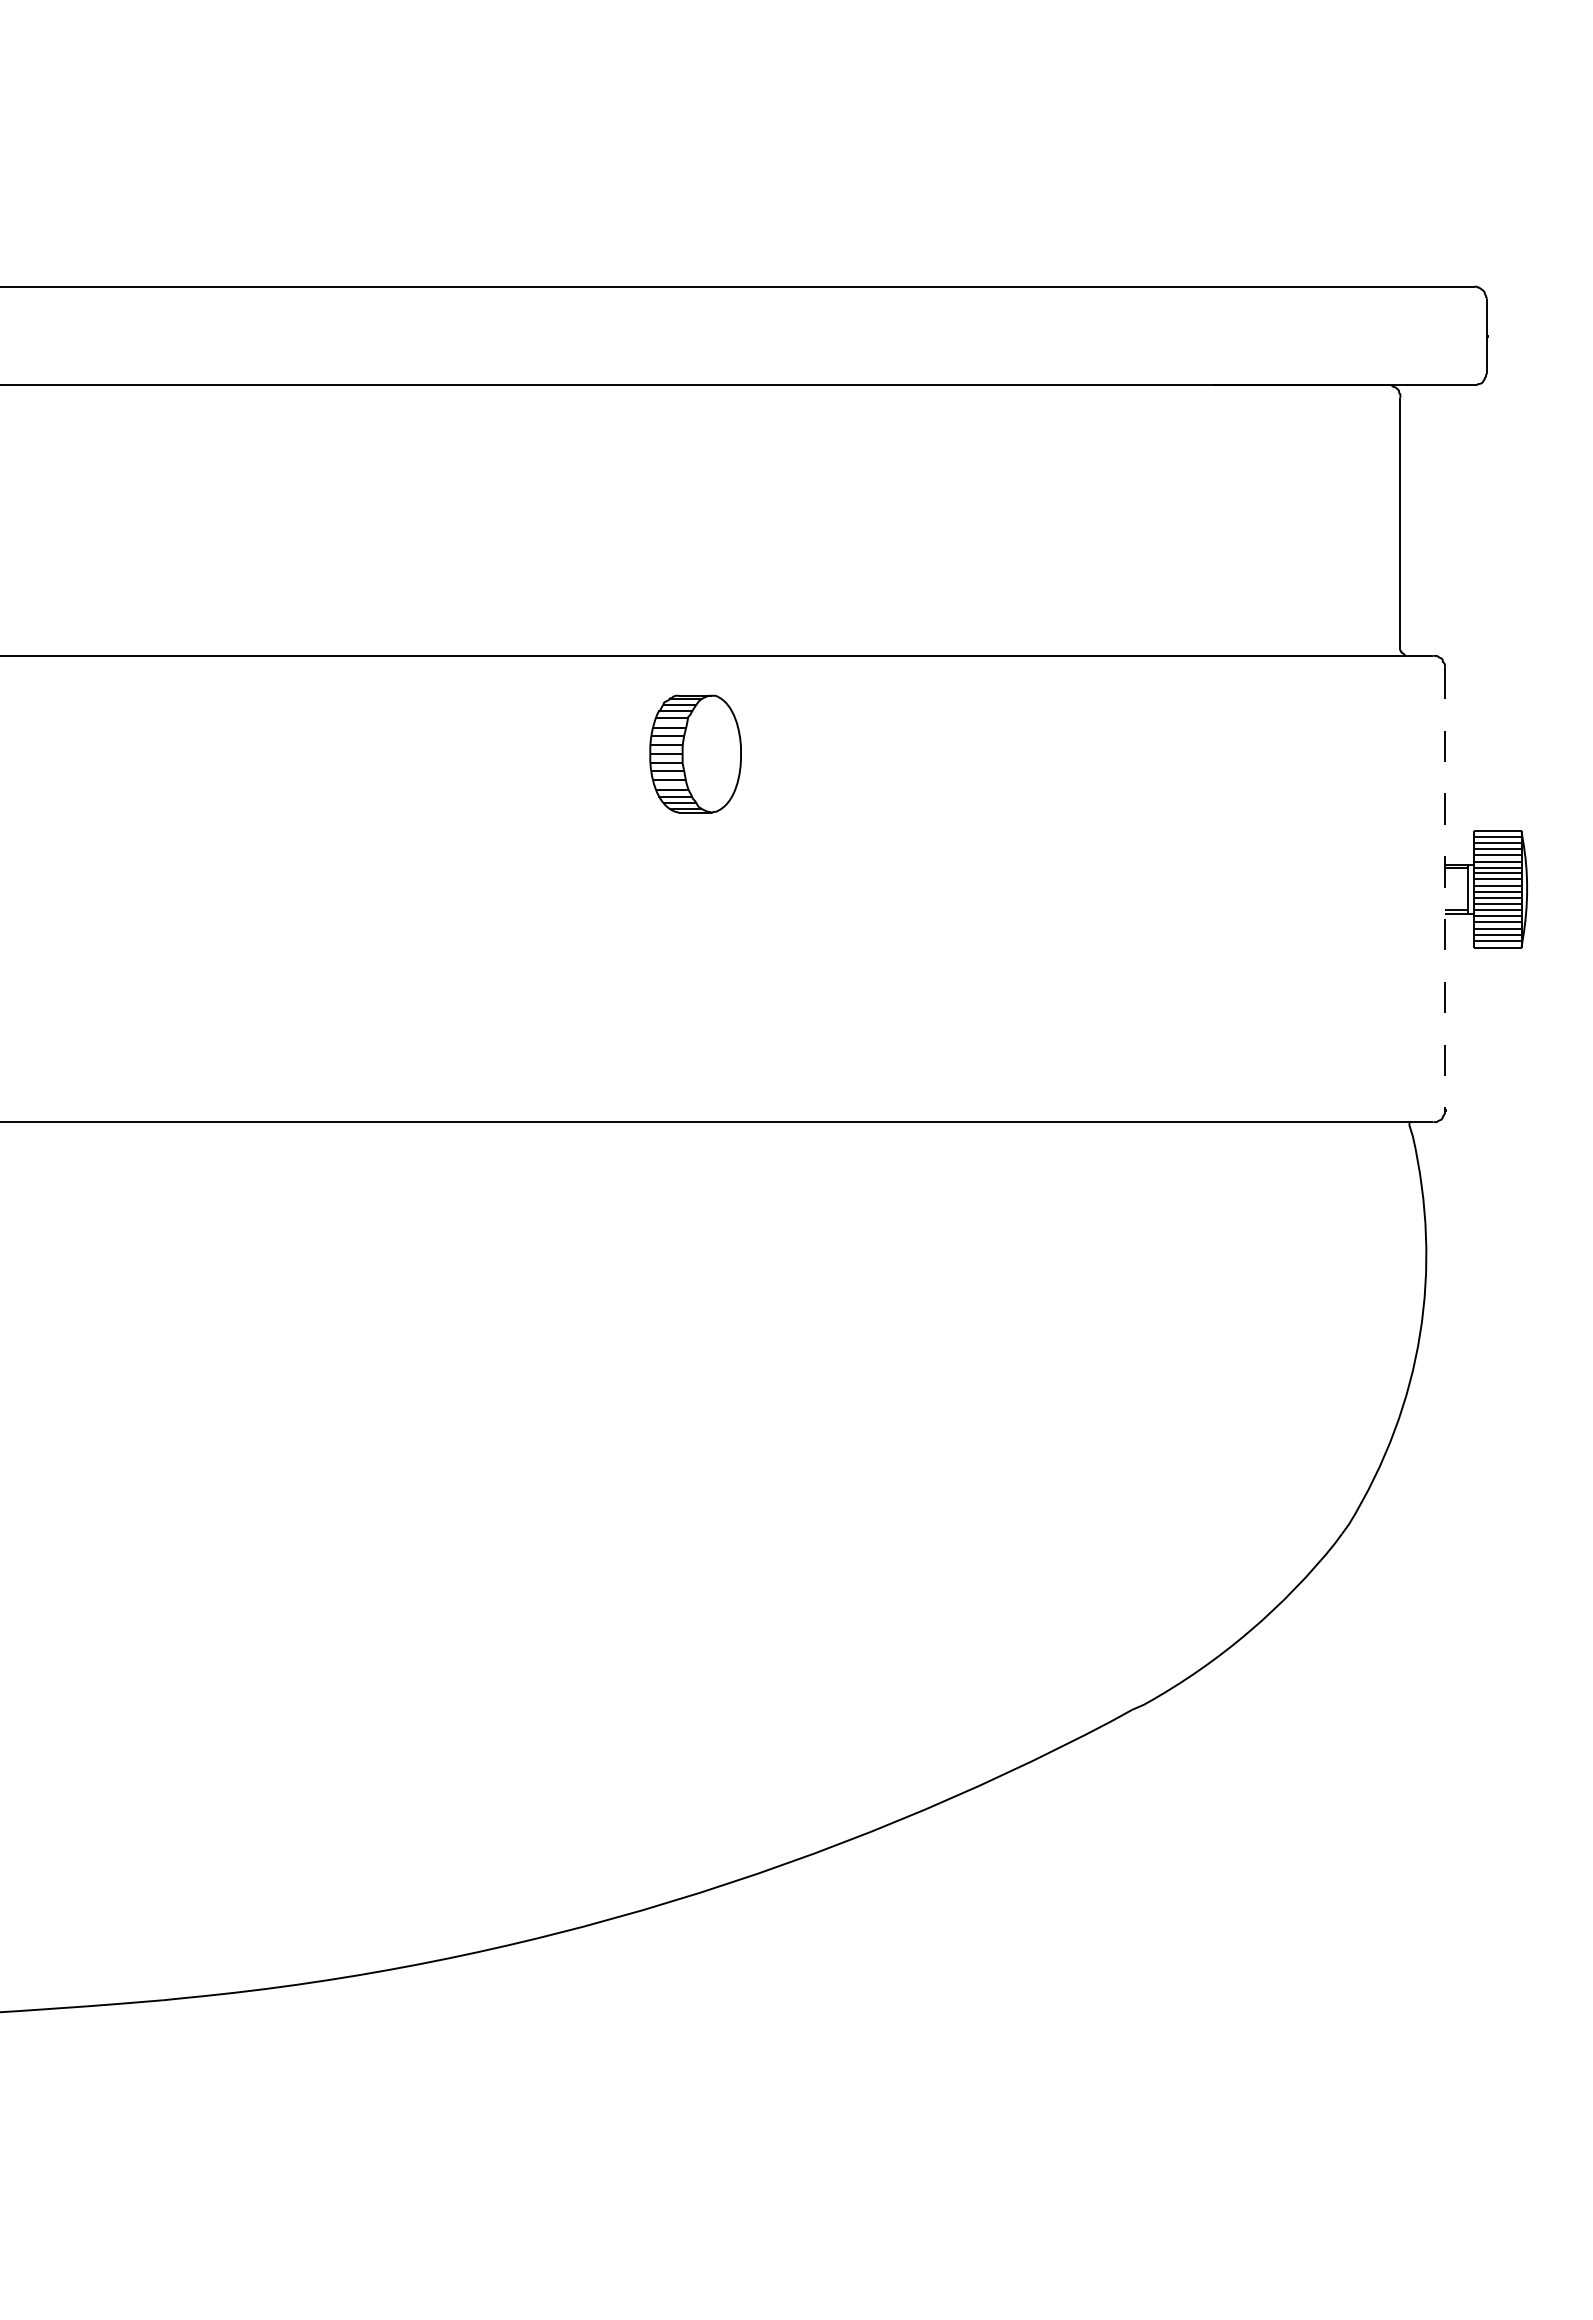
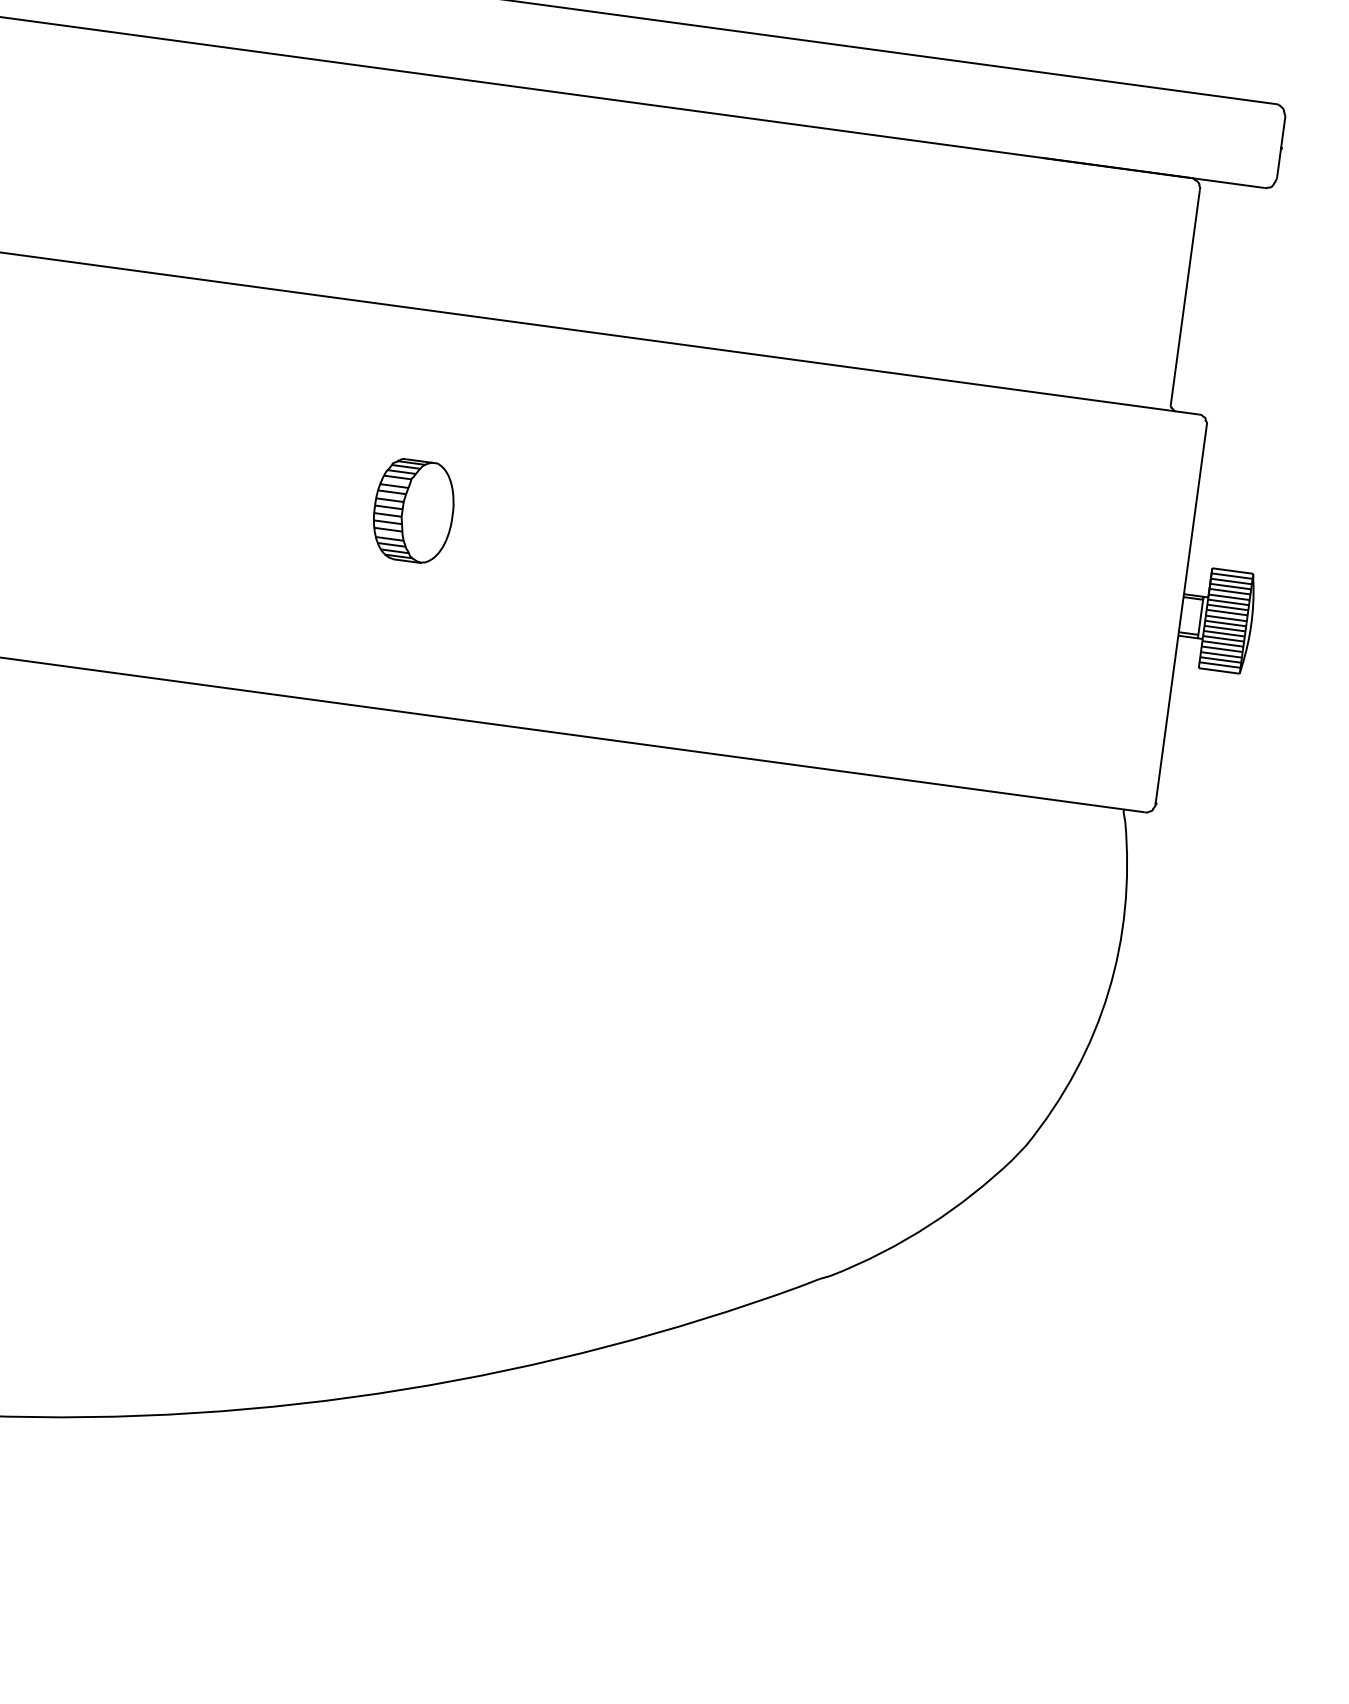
part: (695, 753) -> (413, 510), moved
line: (1444, 889) -> (1180, 615), dashed -> solid

